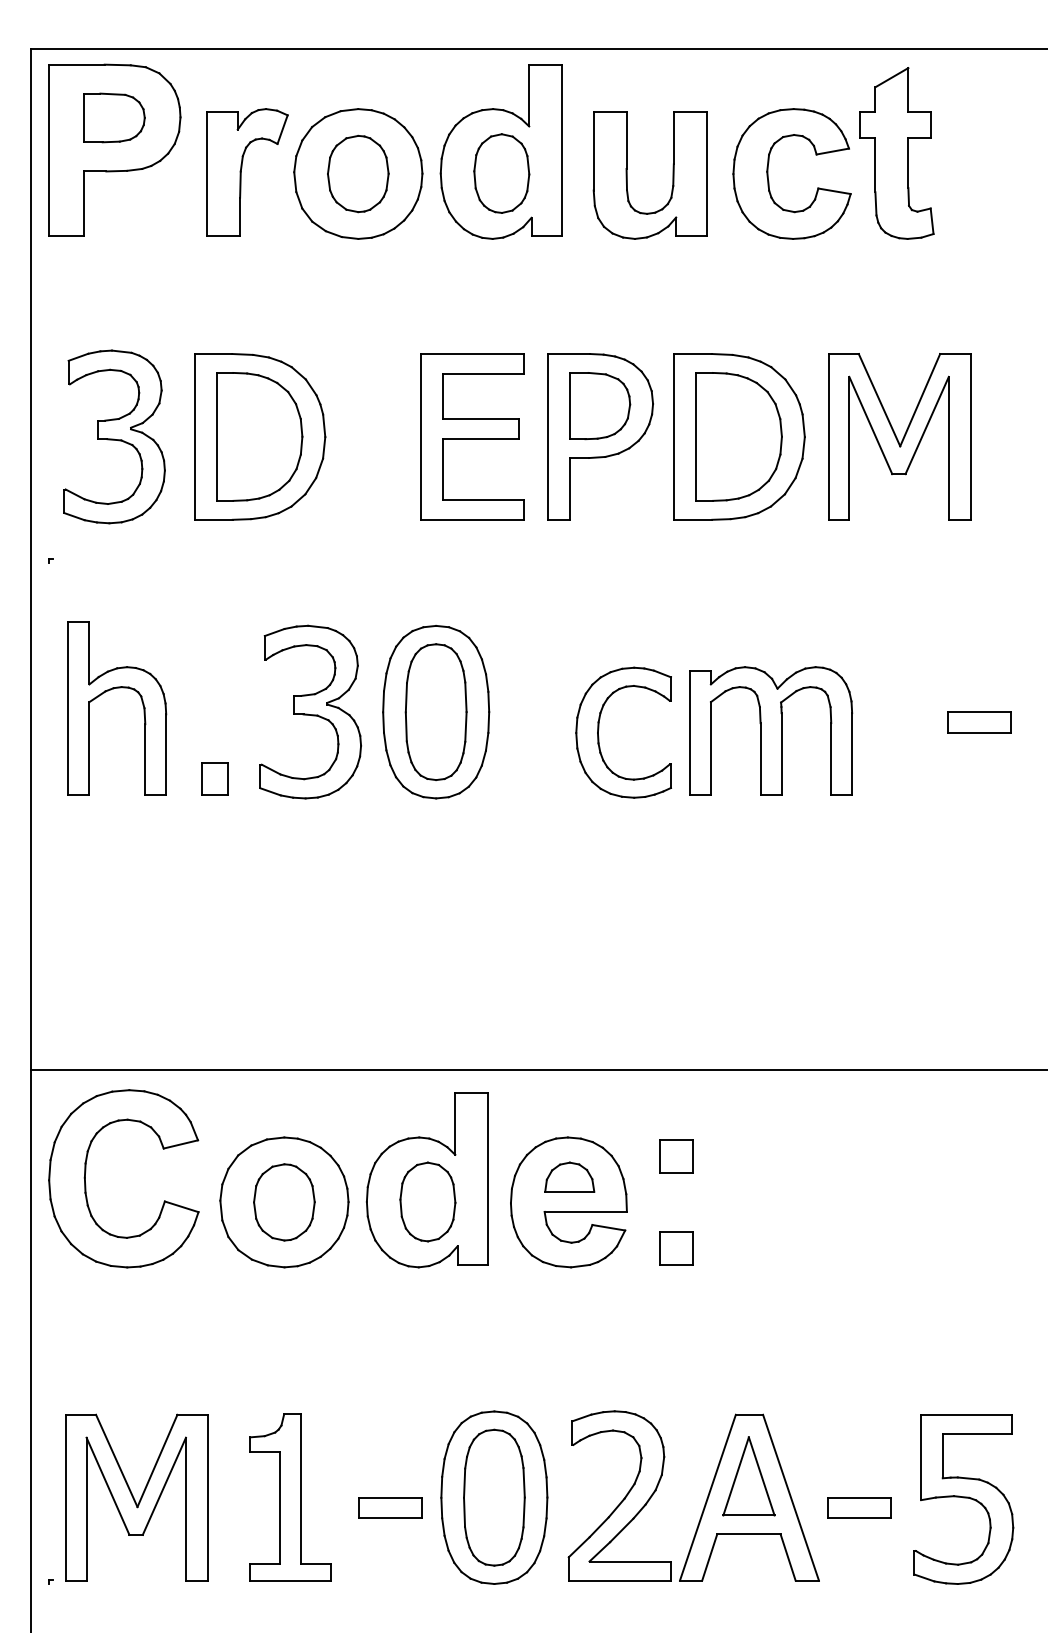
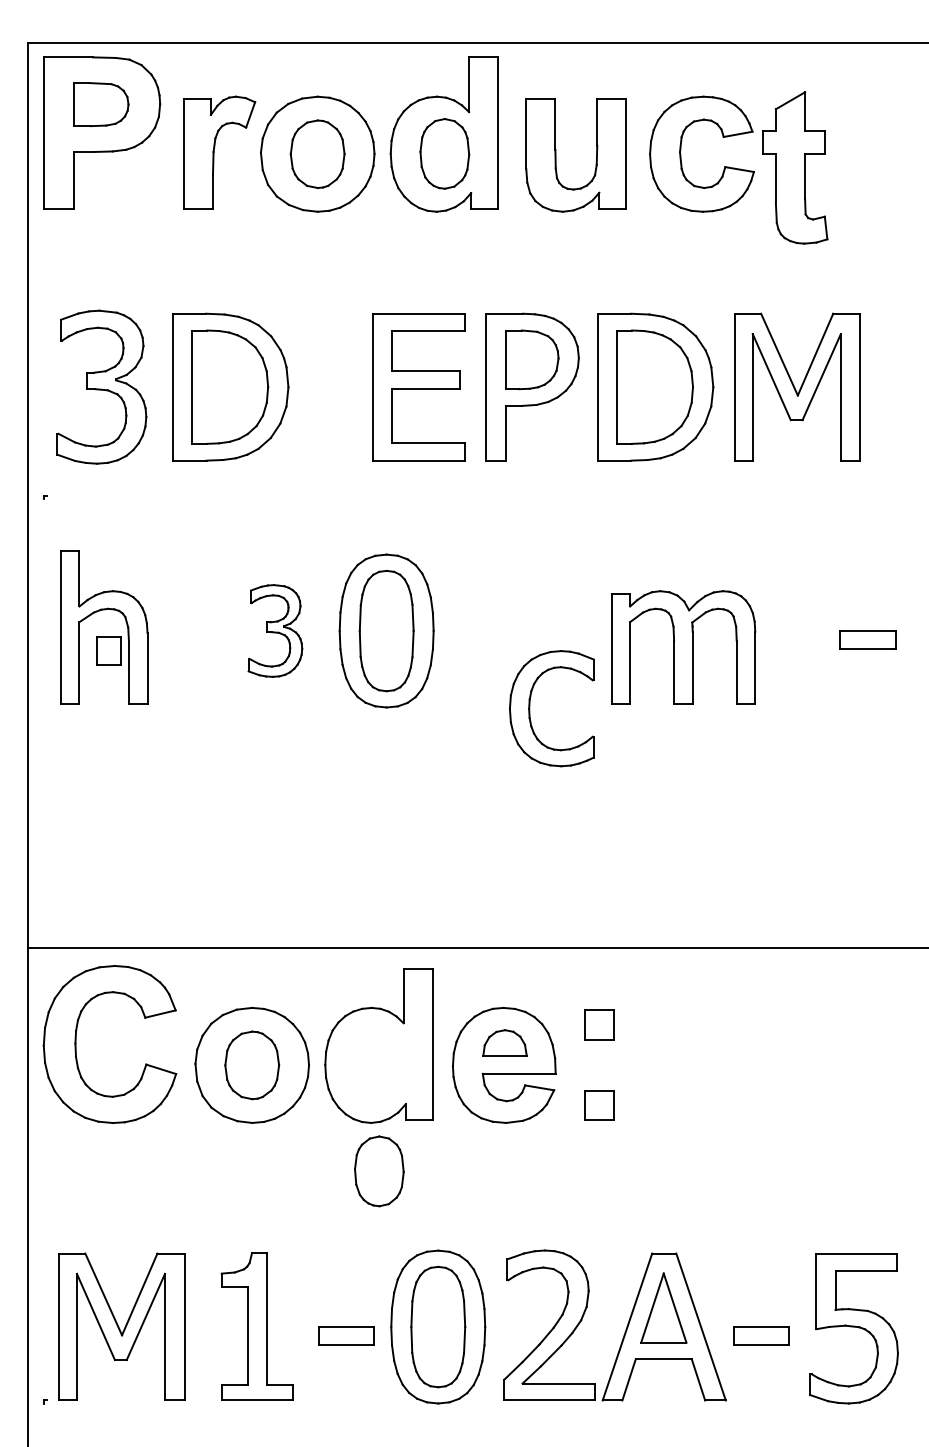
part: (896, 153) -> (794, 167), moved
part: (310, 711) -> (275, 630), size x0.6
part: (599, 729) -> (530, 705), moved
part: (214, 778) -> (108, 649), moved
part: (427, 1201) -> (379, 1170), moved

